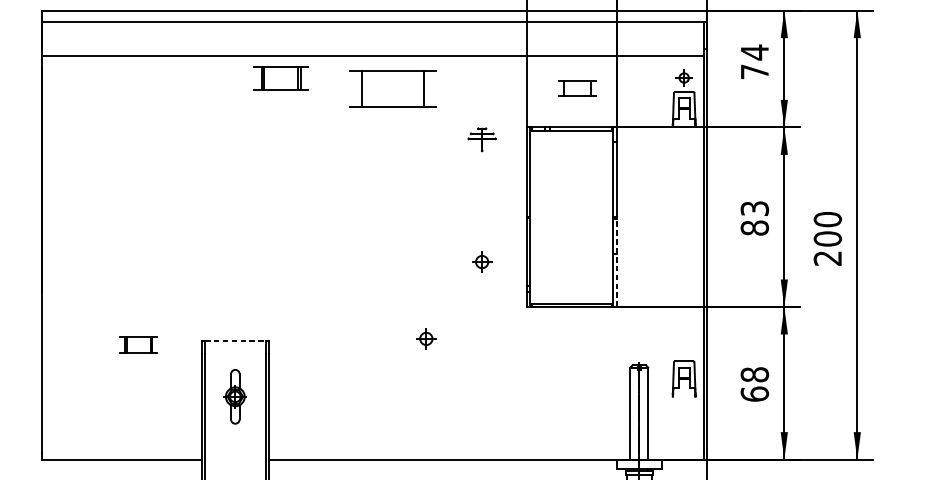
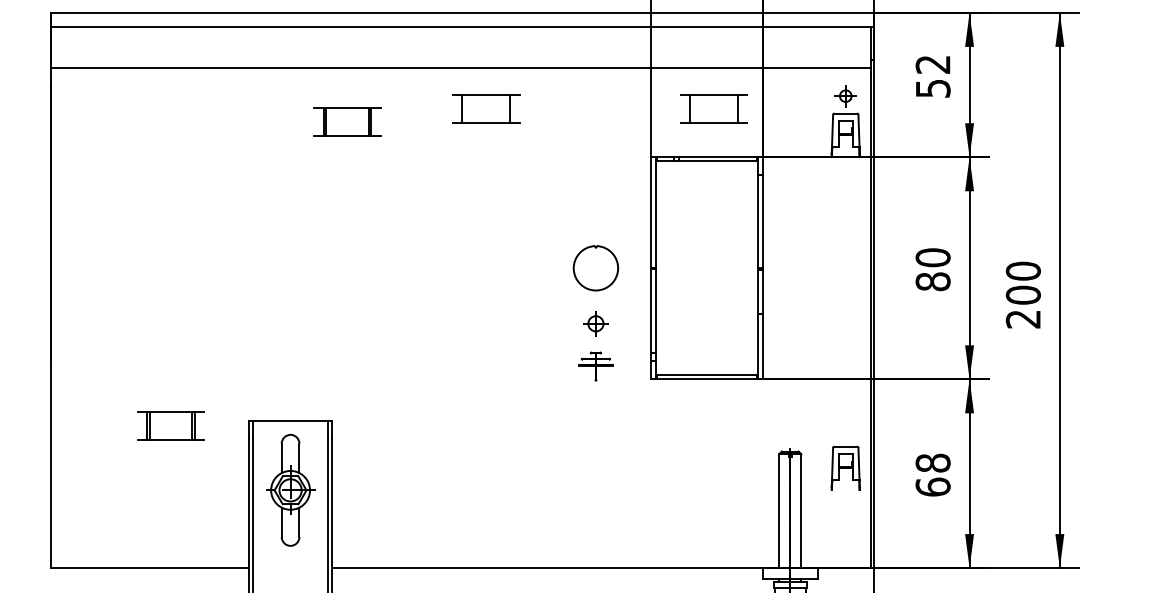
text: (754, 61) -> (932, 75), 74 -> 52
part: (281, 78) -> (347, 121), moved
part: (393, 87) -> (486, 108), size x0.62
part: (577, 87) -> (713, 108), size x1.43
part: (481, 139) -> (595, 366), moved
text: (754, 208) -> (932, 257), 83 -> 80
part: (481, 217) -> (595, 268), added
line: (616, 261) -> (762, 323), dashed -> solid
part: (425, 338) -> (526, 418), removed
line: (235, 340) -> (291, 420), dashed -> solid
part: (138, 344) -> (170, 425), size x1.43
part: (235, 396) -> (290, 490), size x1.67

